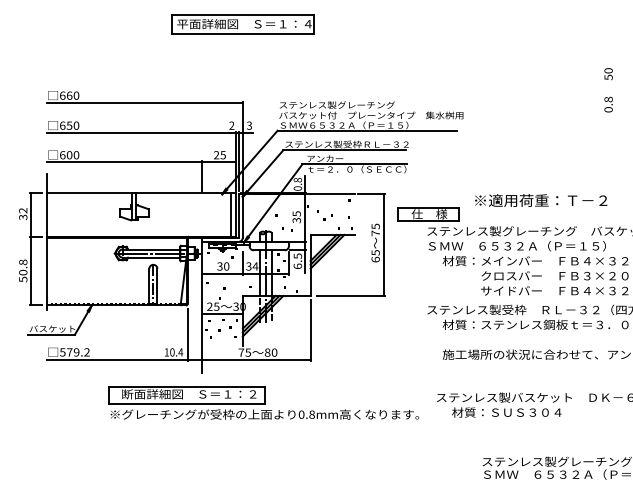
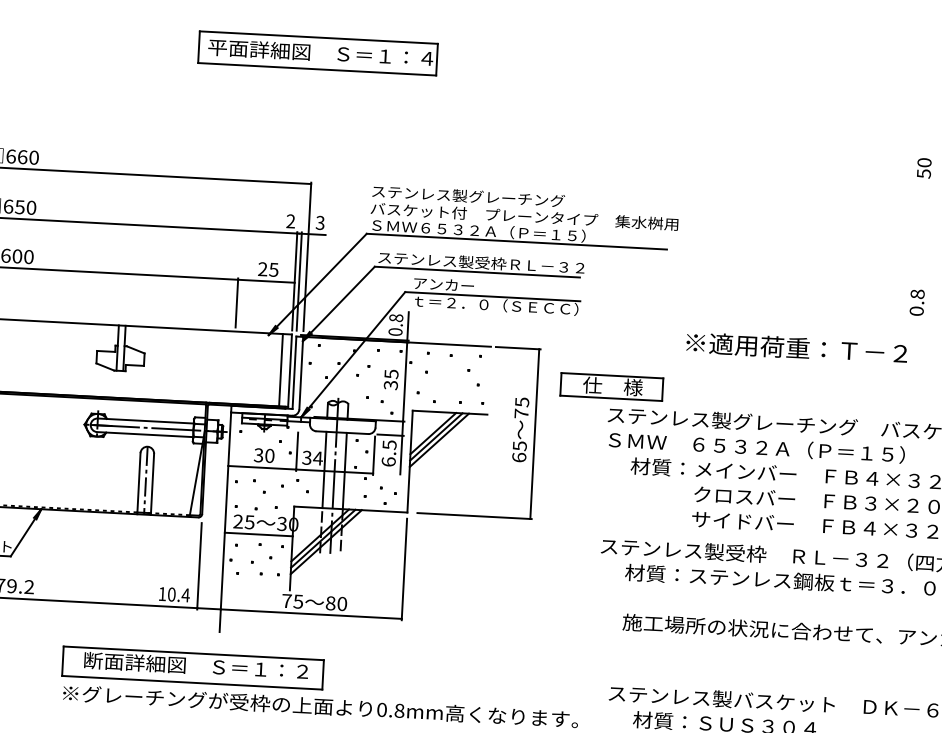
text: (608, 104) -> (917, 302), moved
text: (541, 200) -> (797, 348), moved
part: (327, 217) -> (442, 382), removed

